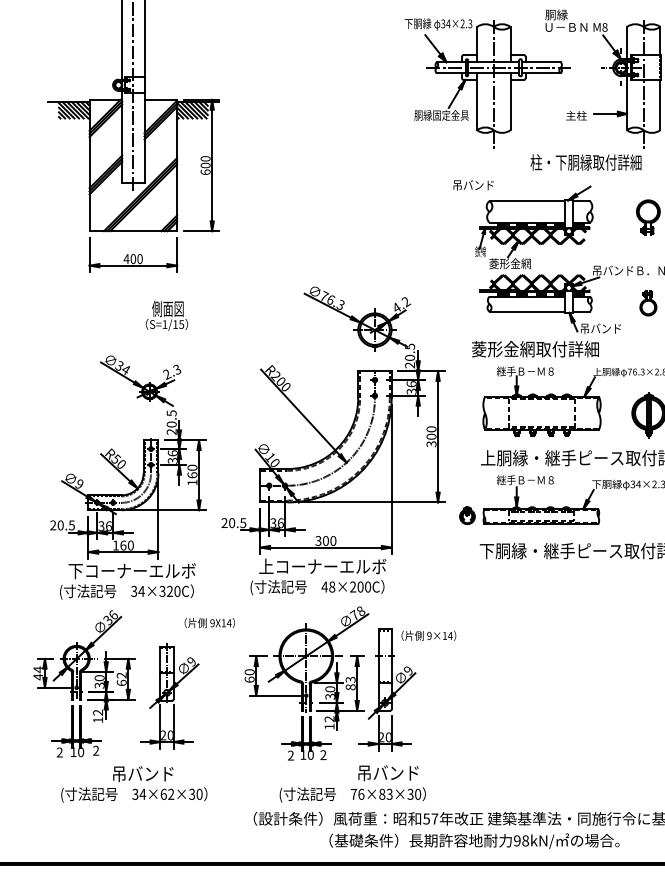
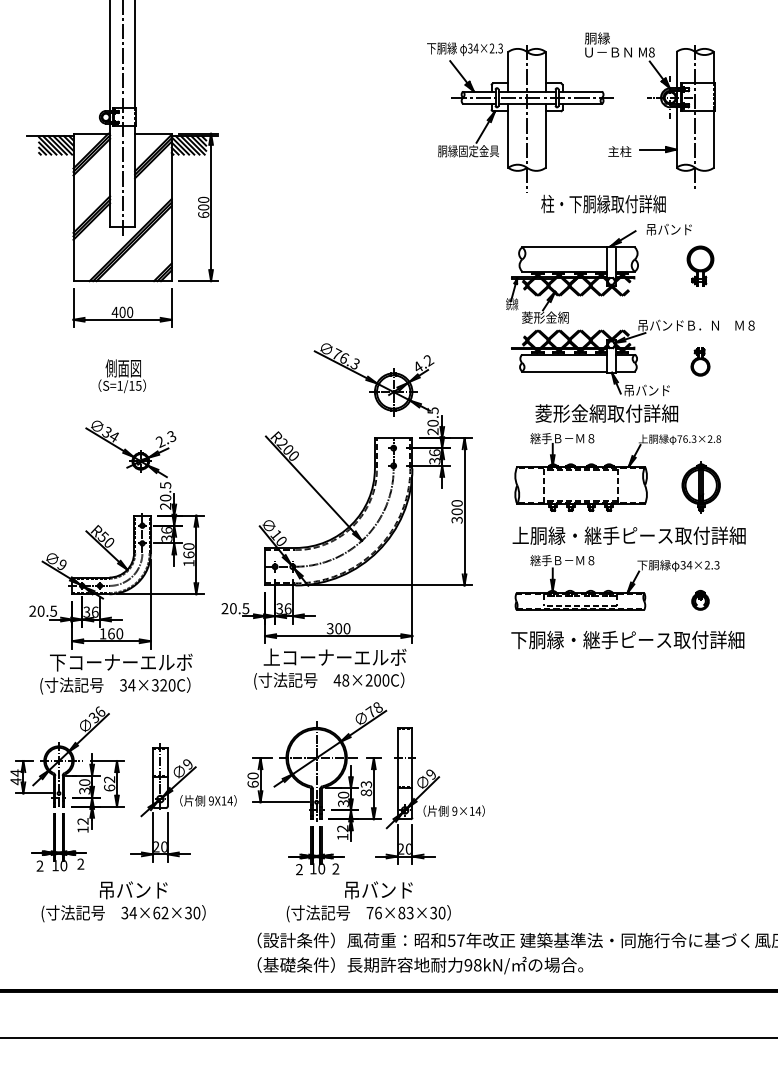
text: (586, 162) -> (603, 203), moved
text: (472, 185) -> (668, 229), moved
text: (166, 316) -> (121, 376), moved
text: (535, 349) -> (606, 413), moved
part: (467, 515) -> (700, 600), moved
text: (209, 622) -> (208, 800), moved
text: (428, 635) -> (453, 810), moved
text: (388, 773) -> (378, 890), moved
text: (474, 841) -> (420, 965), moved

